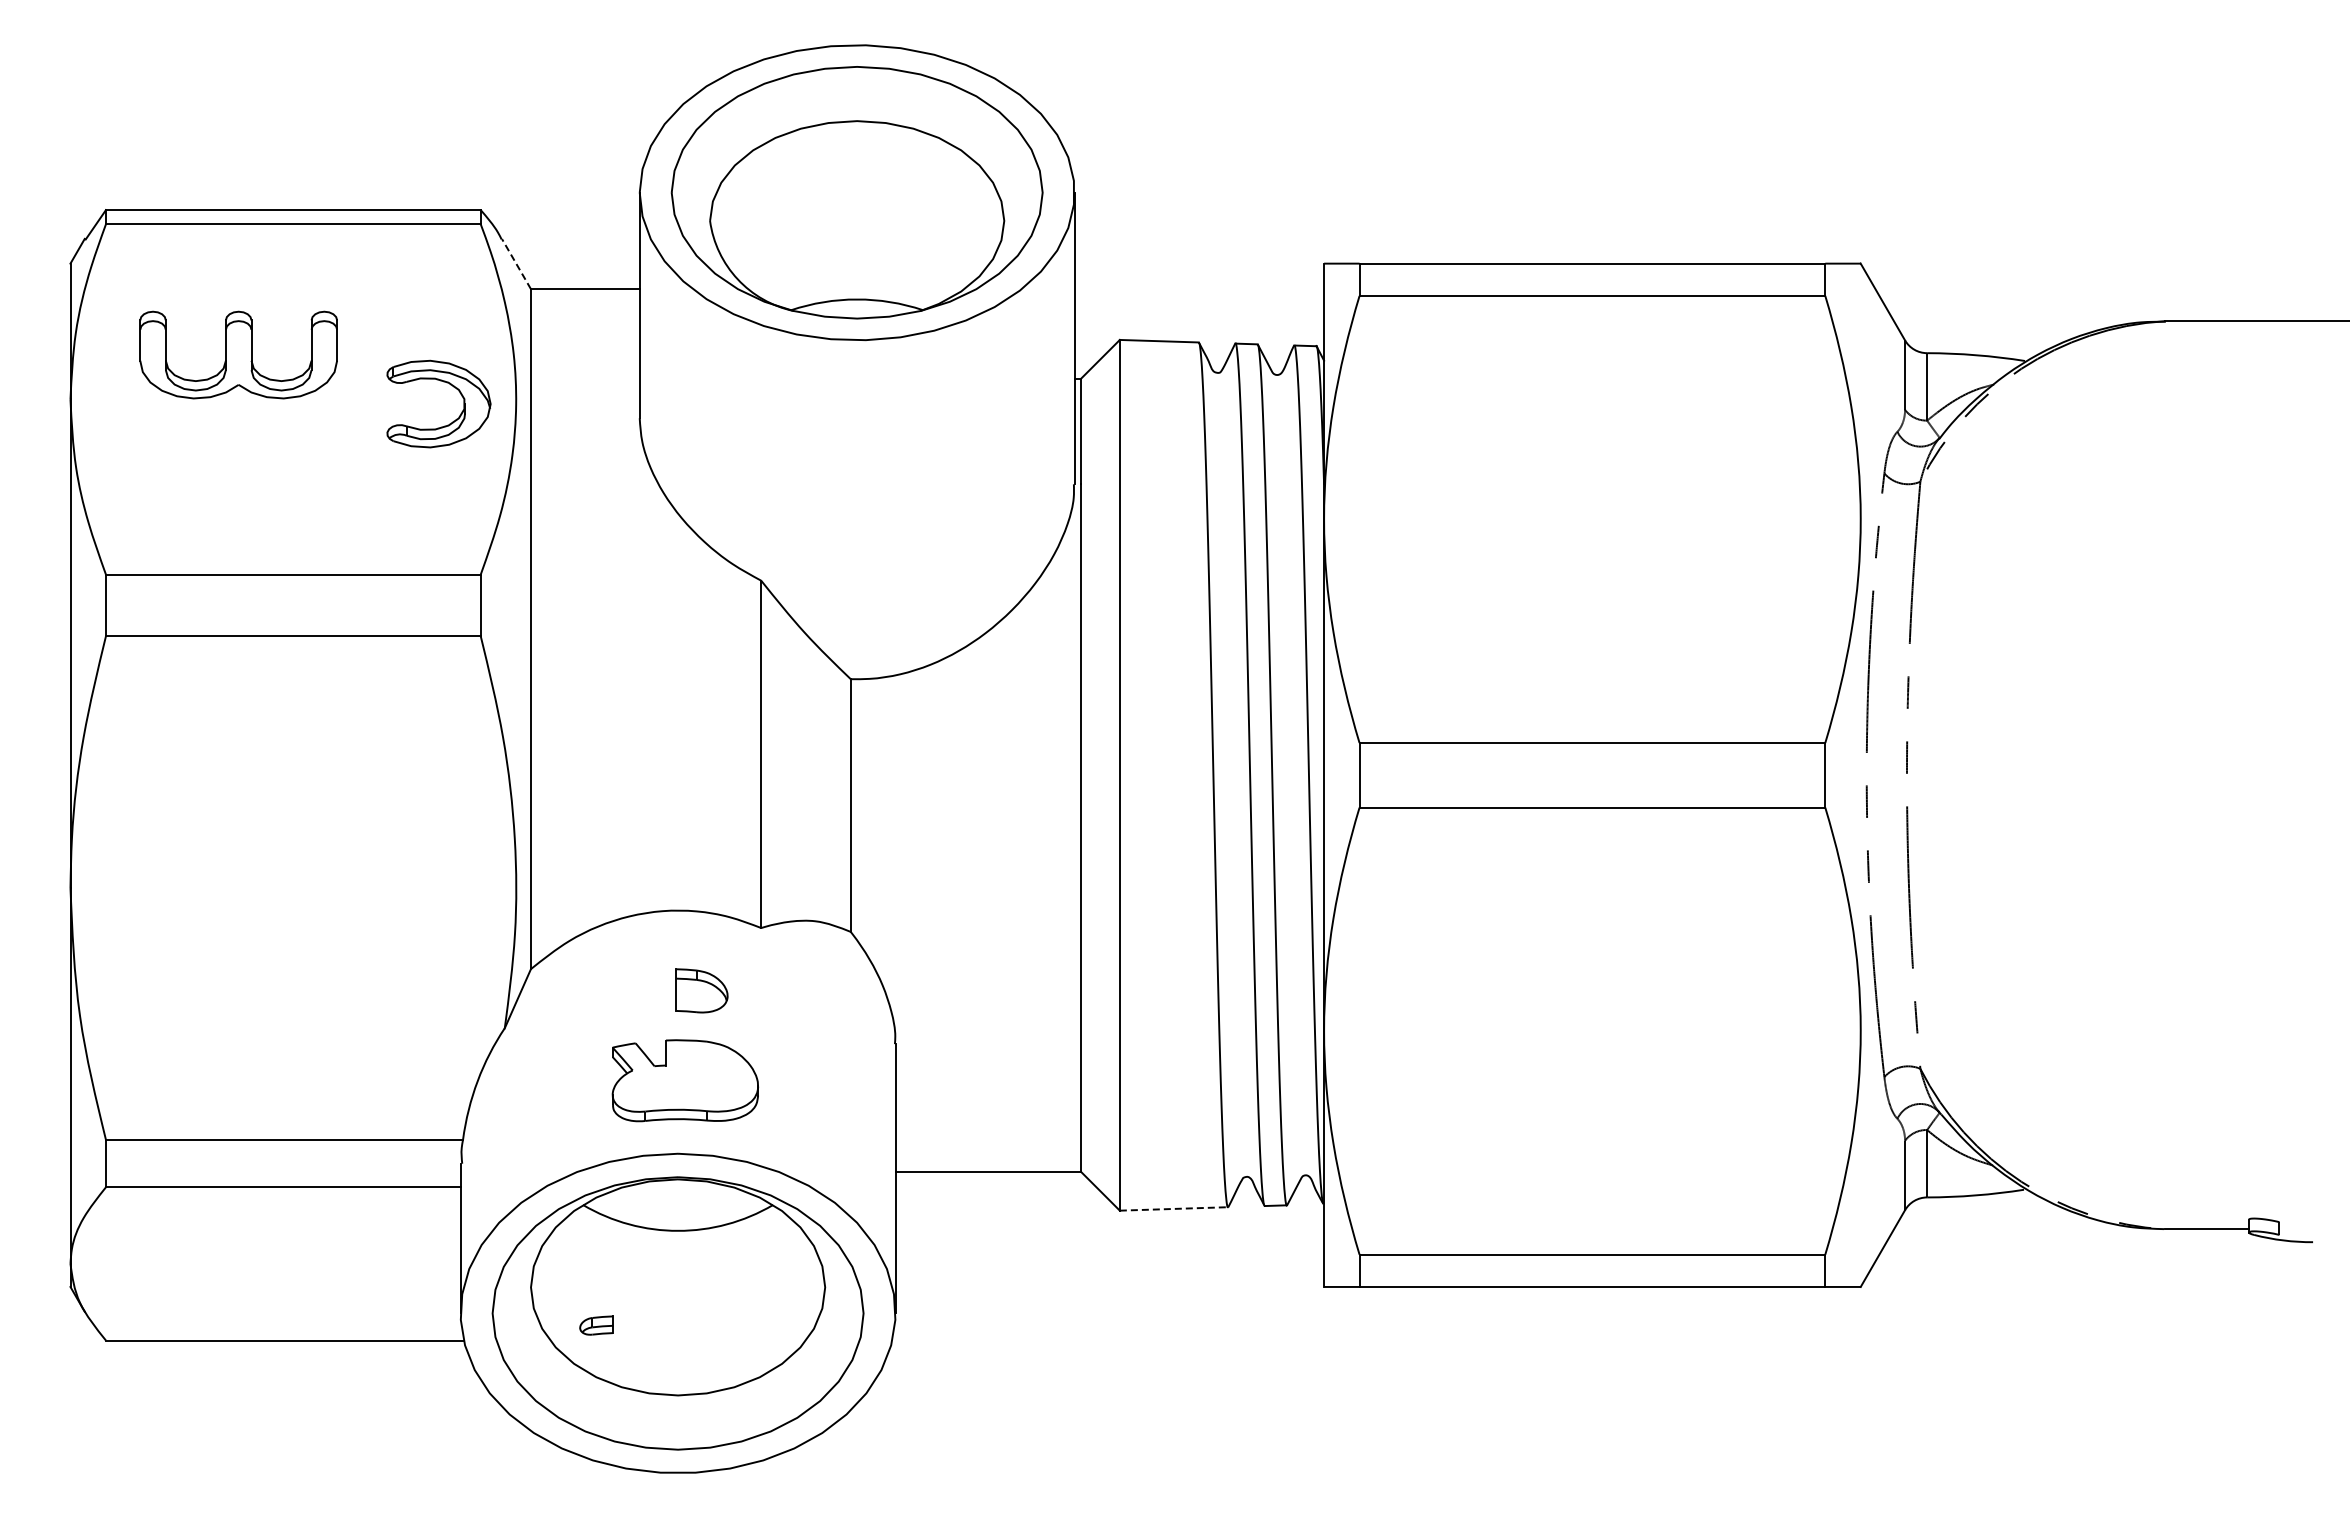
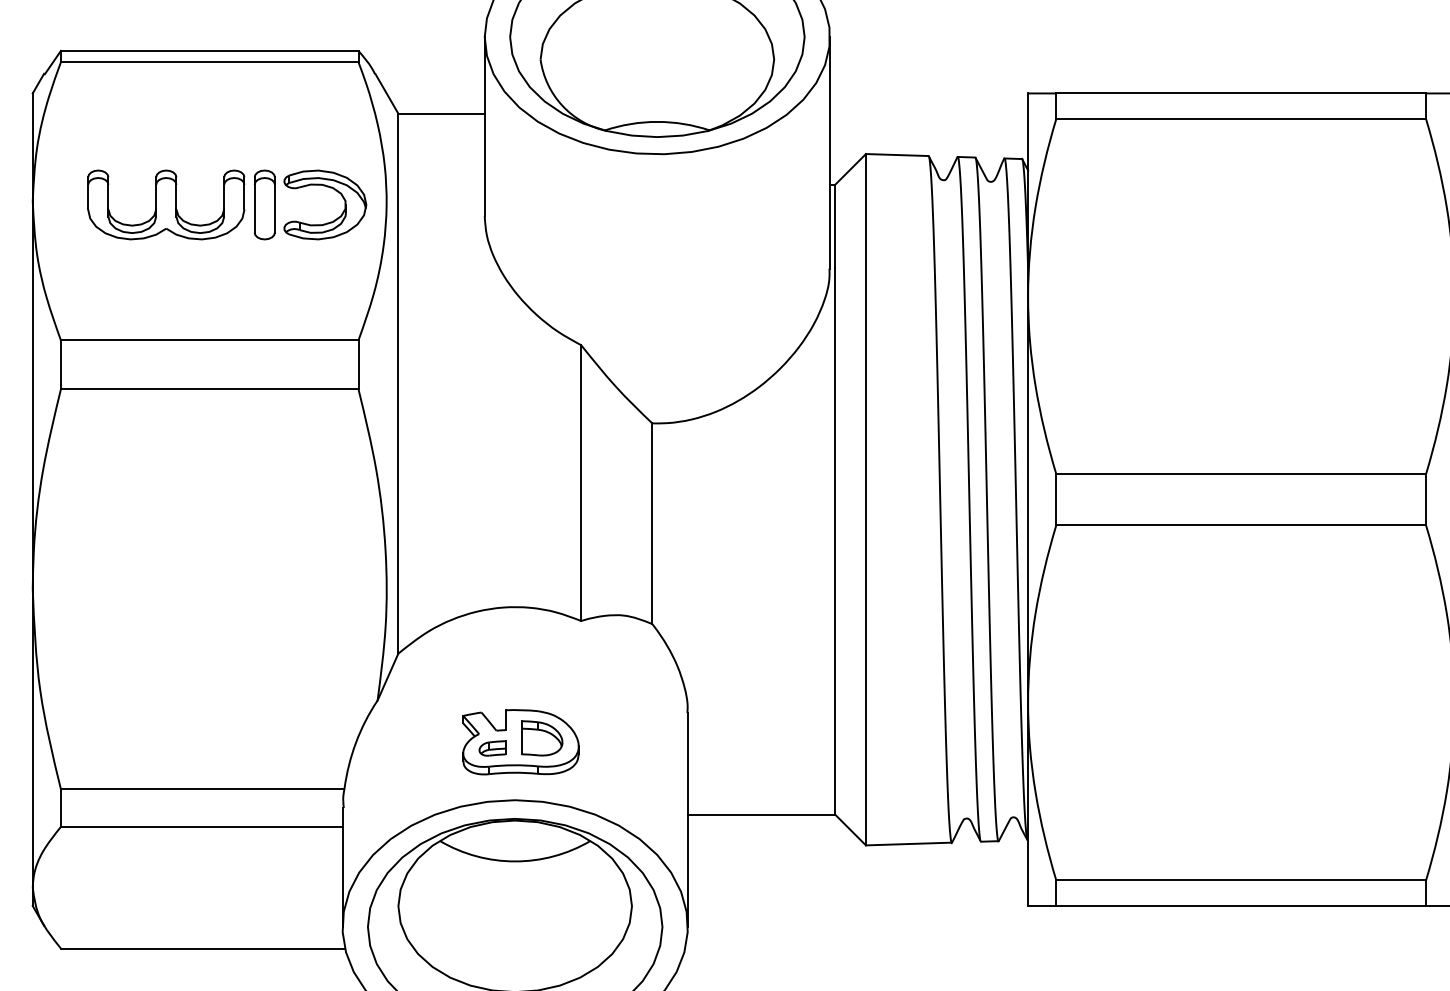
line: (516, 264) -> (386, 94), dashed -> solid
part: (238, 354) -> (166, 204), moved
part: (362, 403) -> (264, 204), added
part: (701, 990) -> (541, 738), moved
line: (1174, 1208) -> (909, 843), dashed -> solid
part: (596, 1325) -> (492, 748), moved

